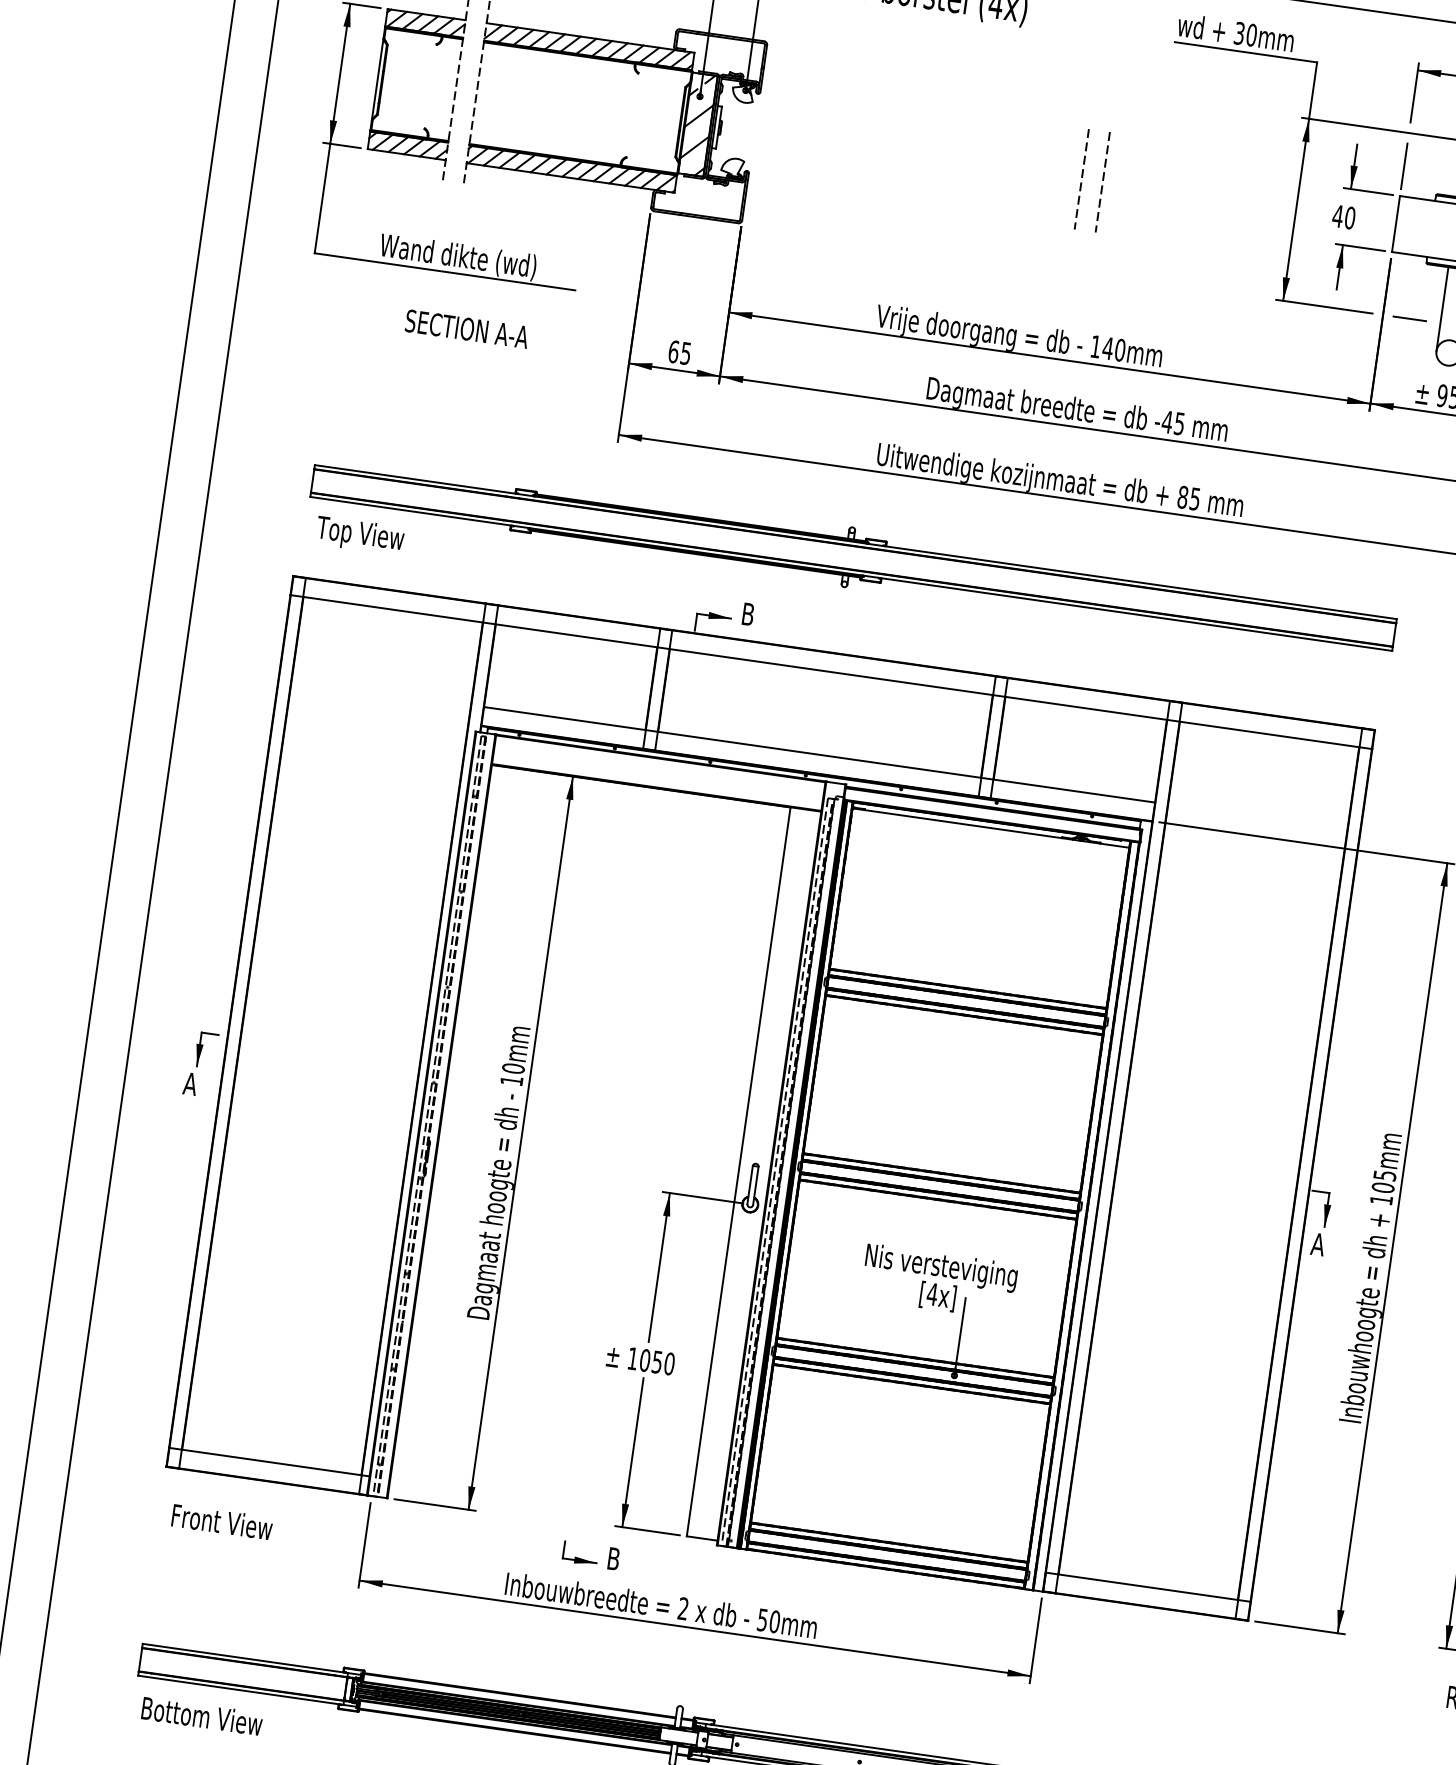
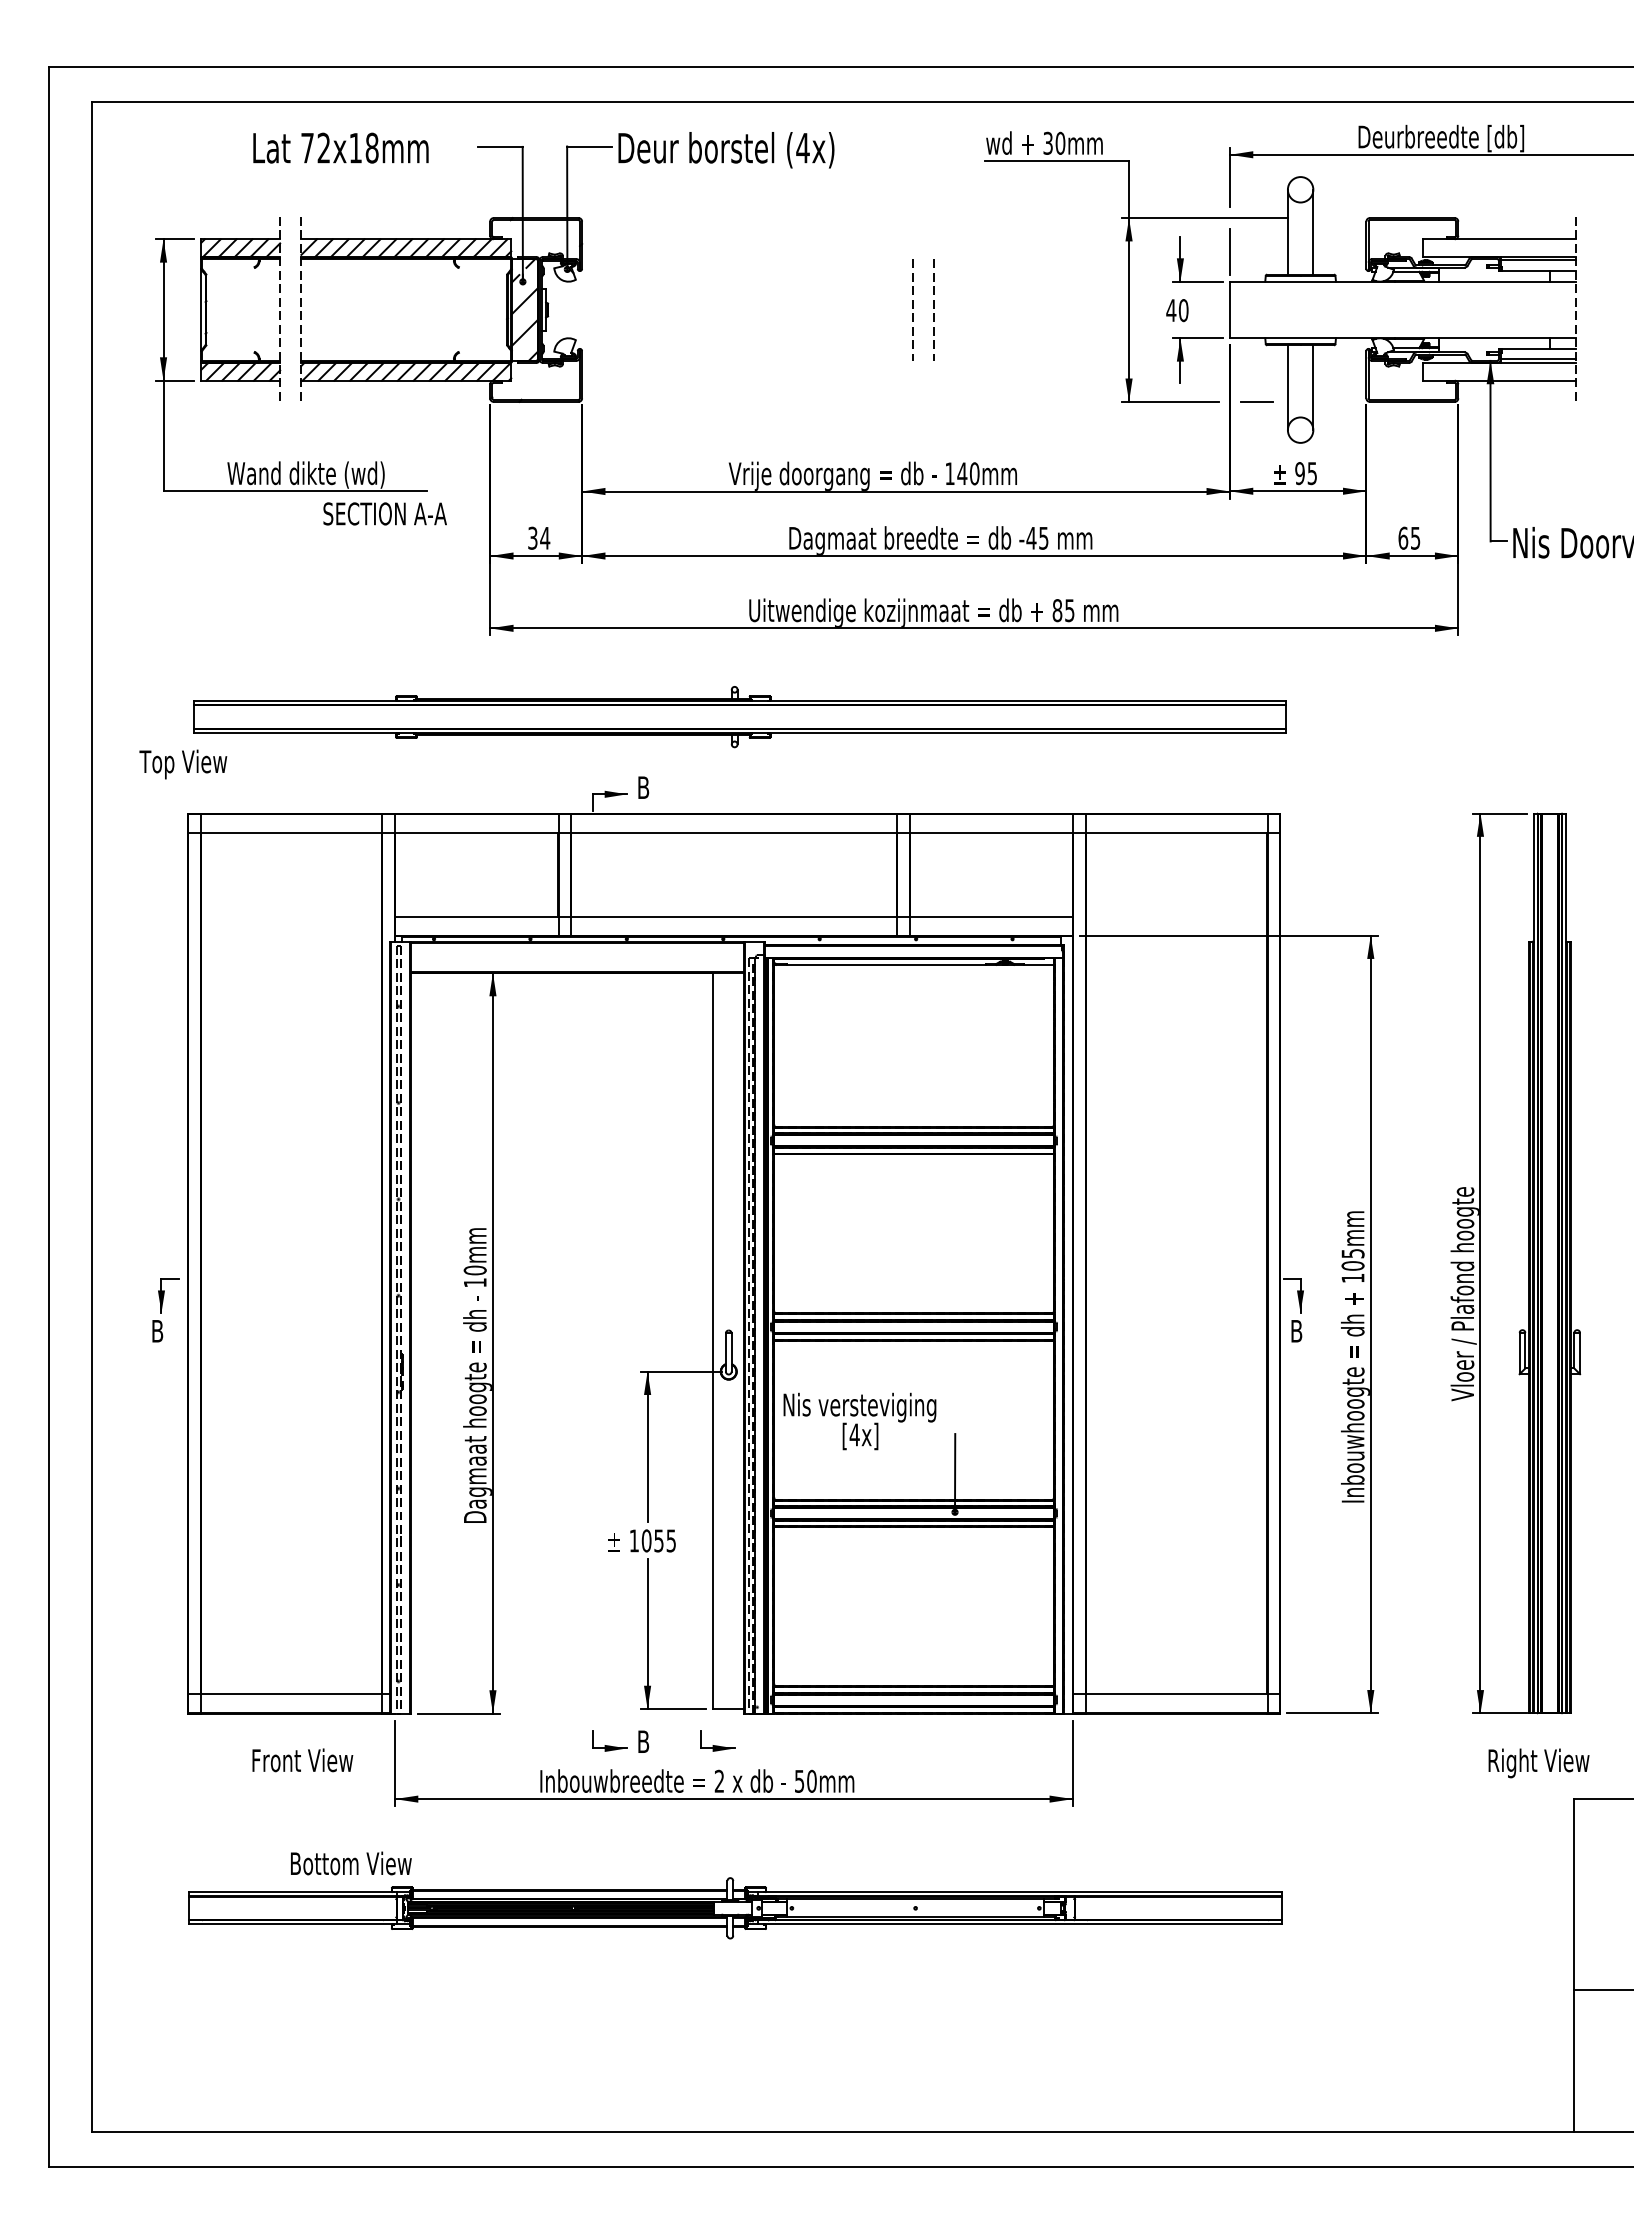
text: (466, 328) -> (384, 513), moved
text: (680, 351) -> (539, 537), 65 -> 34
text: (360, 535) -> (183, 764), moved
text: (190, 1084) -> (157, 1331), A -> B
text: (1317, 1244) -> (1296, 1331), A -> B
text: (939, 1281) -> (859, 1421), moved
text: (669, 1363) -> (671, 1540), 1050 -> 1055
text: (221, 1522) -> (302, 1760), moved
part: (687, 1568) -> (717, 1740), added
text: (202, 1716) -> (351, 1863), moved

